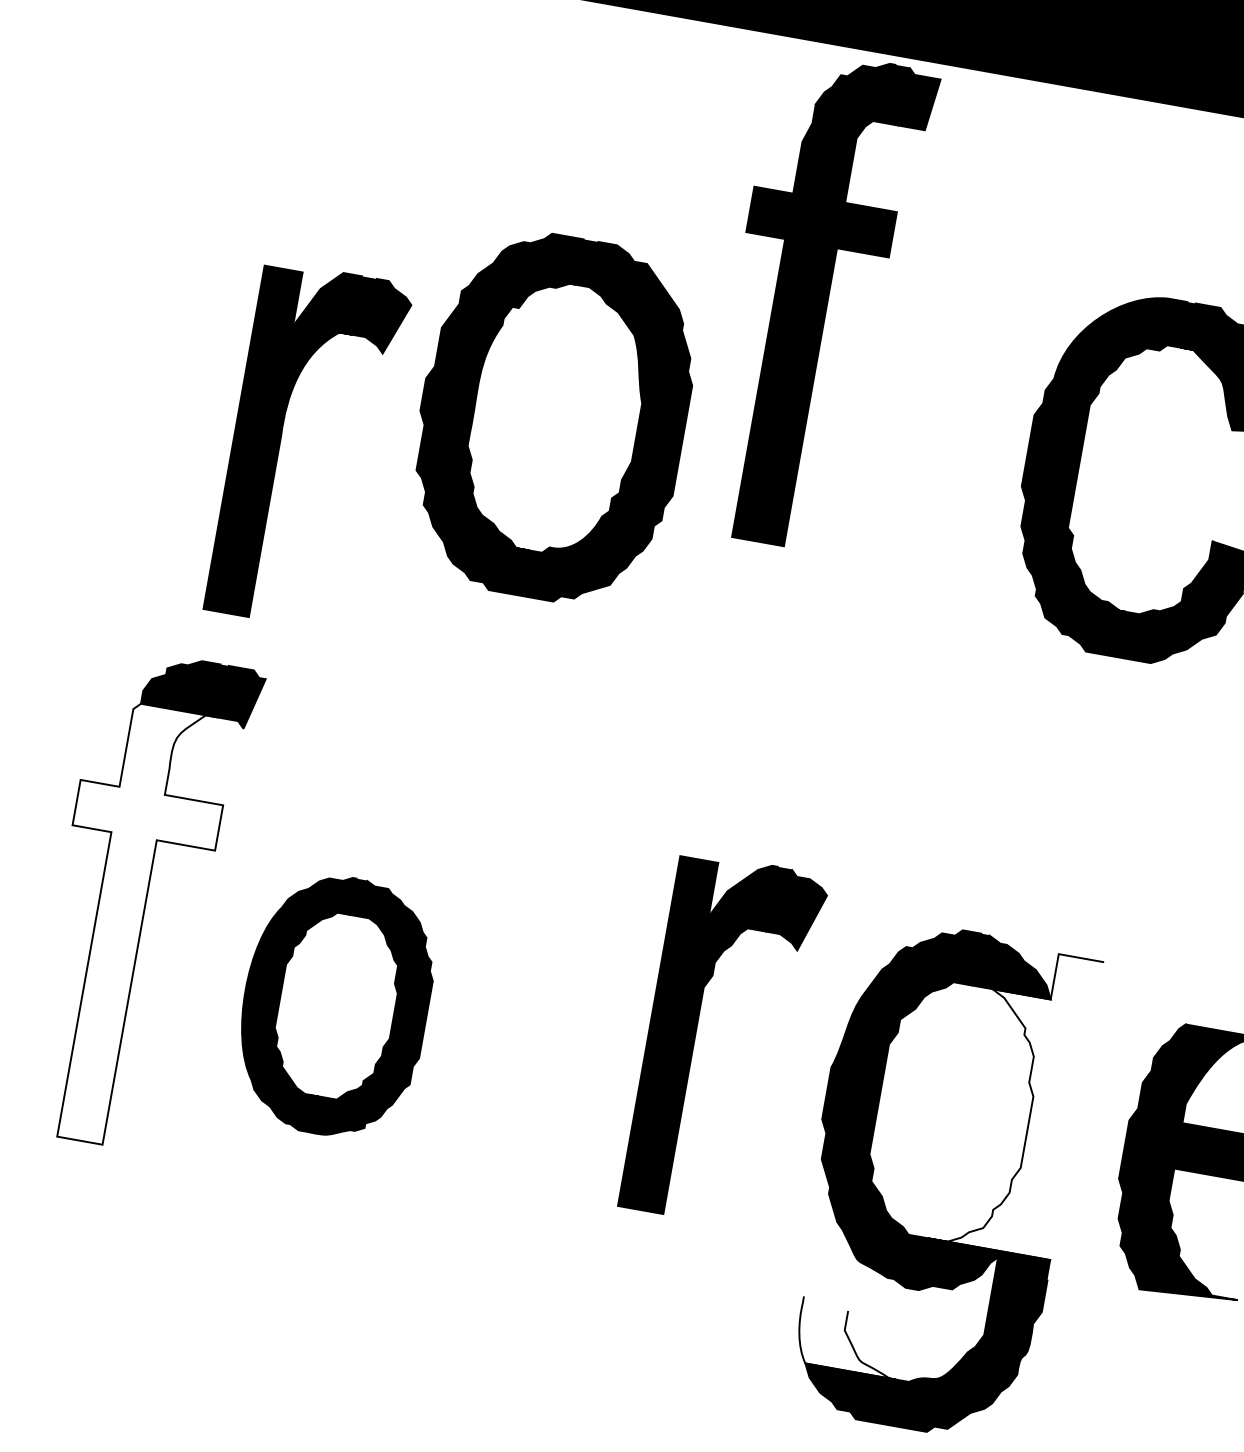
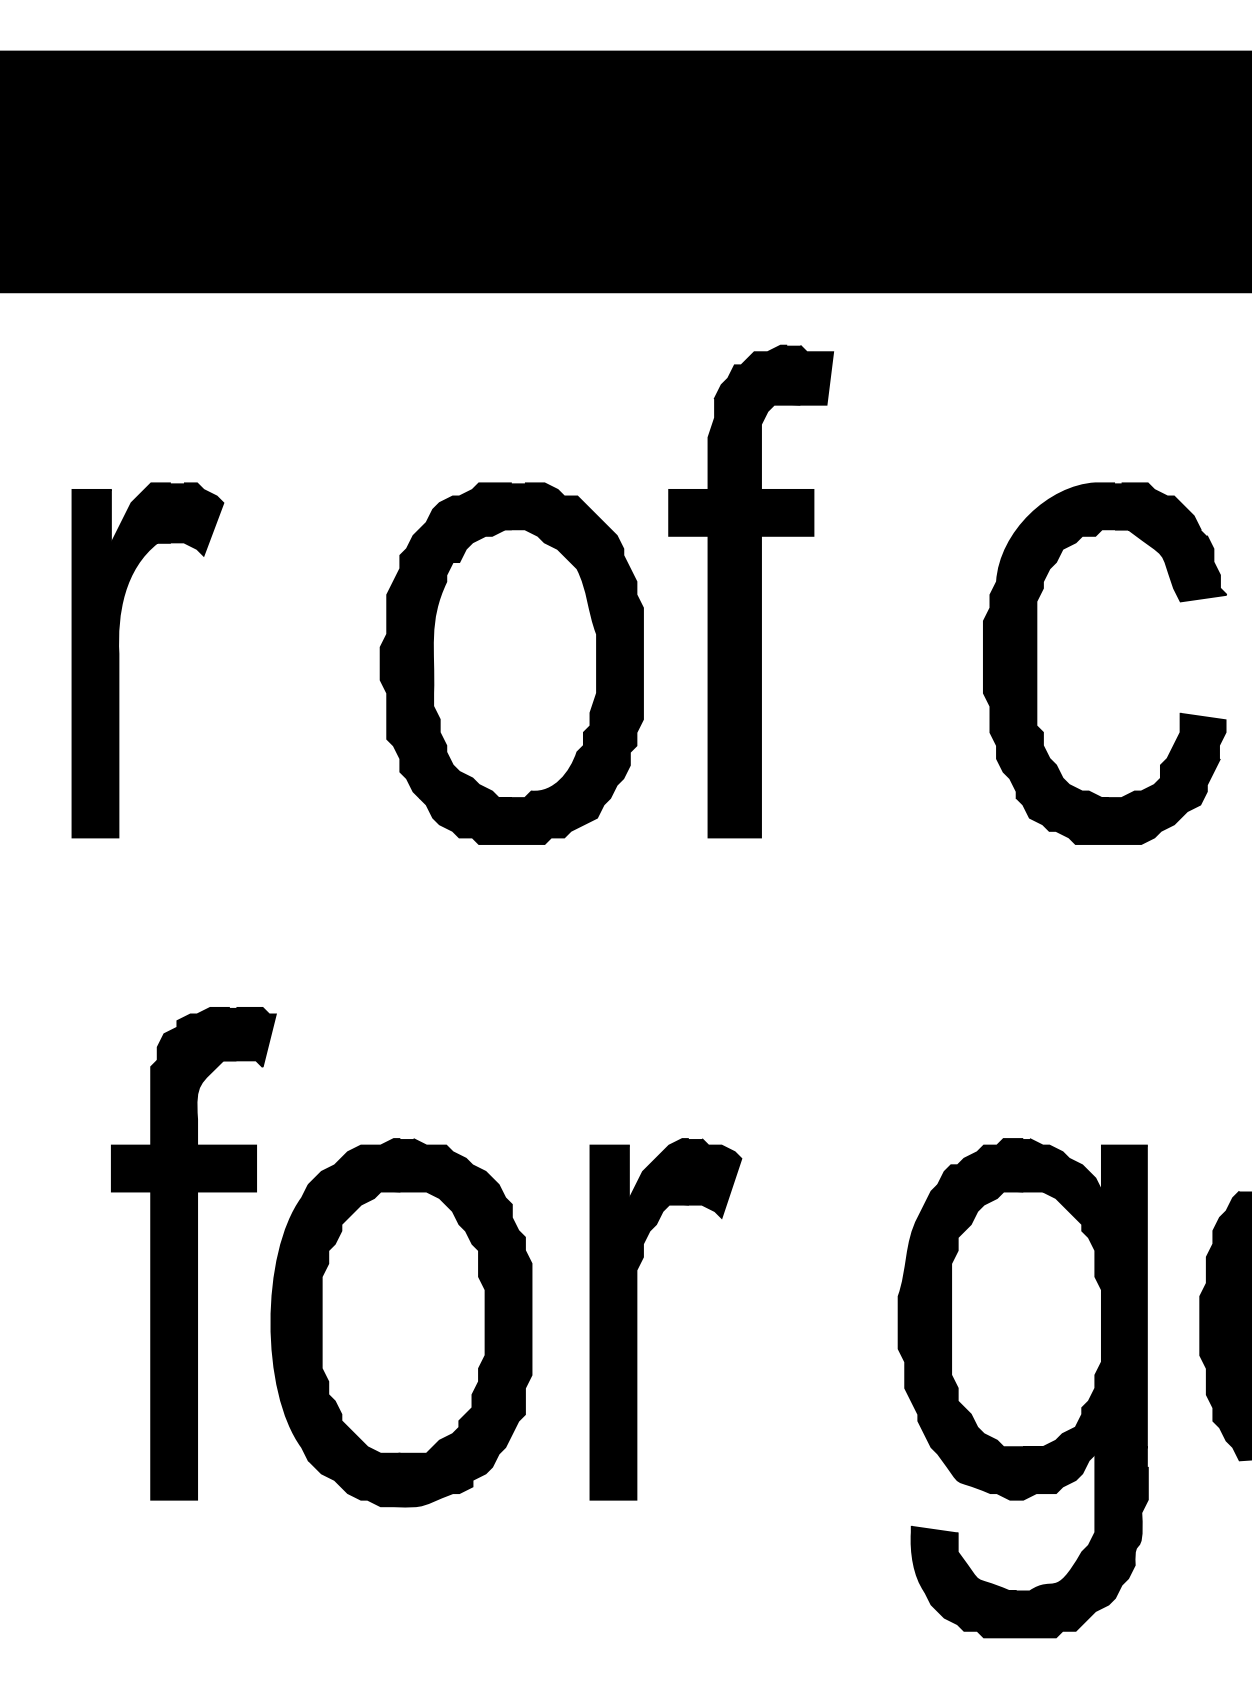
part: (816, 301) -> (750, 591), moved
part: (552, 417) -> (511, 663), moved
part: (281, 442) -> (119, 660), moved
fill: (127, 924) -> (183, 1279), added
part: (335, 1005) -> (401, 1322), size x1.43
part: (696, 1036) -> (637, 1319), moved
fill: (1016, 1100) -> (1085, 1296), added
fill: (849, 1337) -> (963, 1558), added

